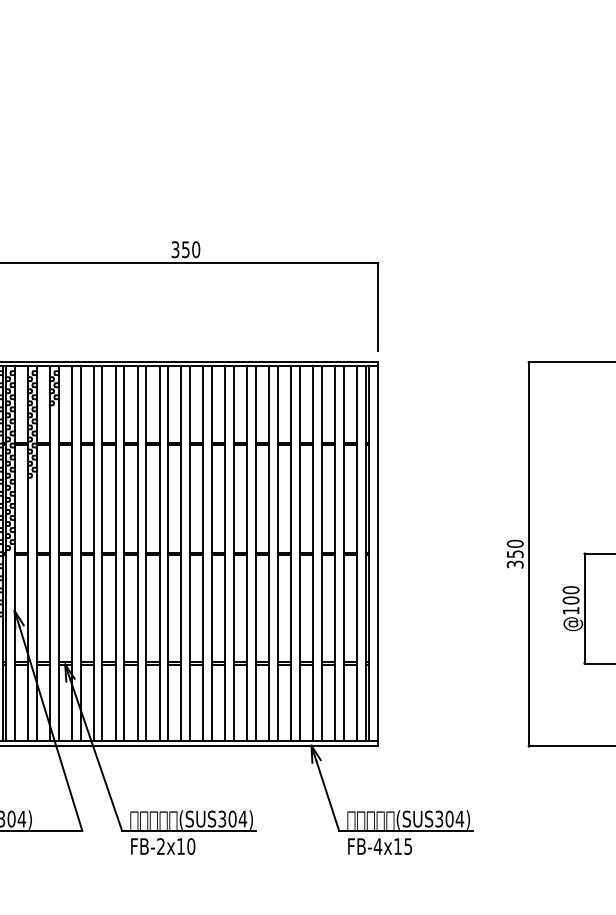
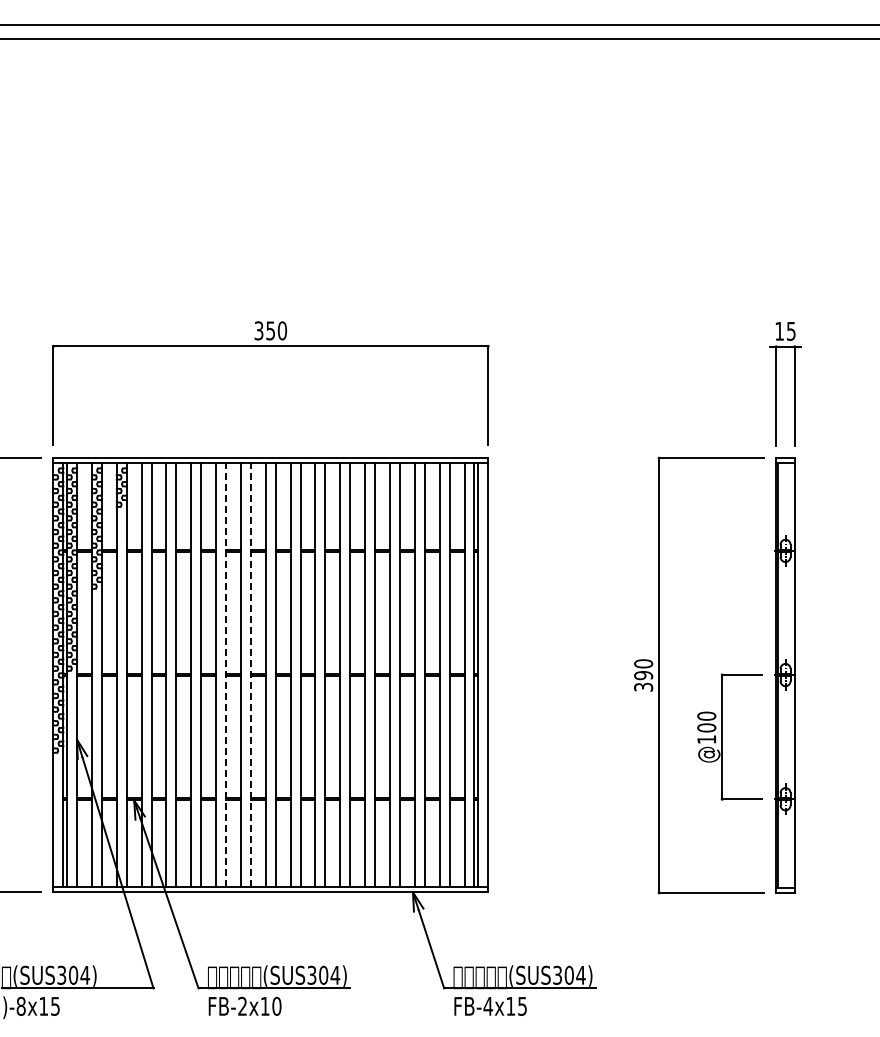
line: (146, 553) -> (226, 674), solid -> dashed
line: (167, 553) -> (250, 674), solid -> dashed
text: (515, 554) -> (643, 675), 350 -> 390

